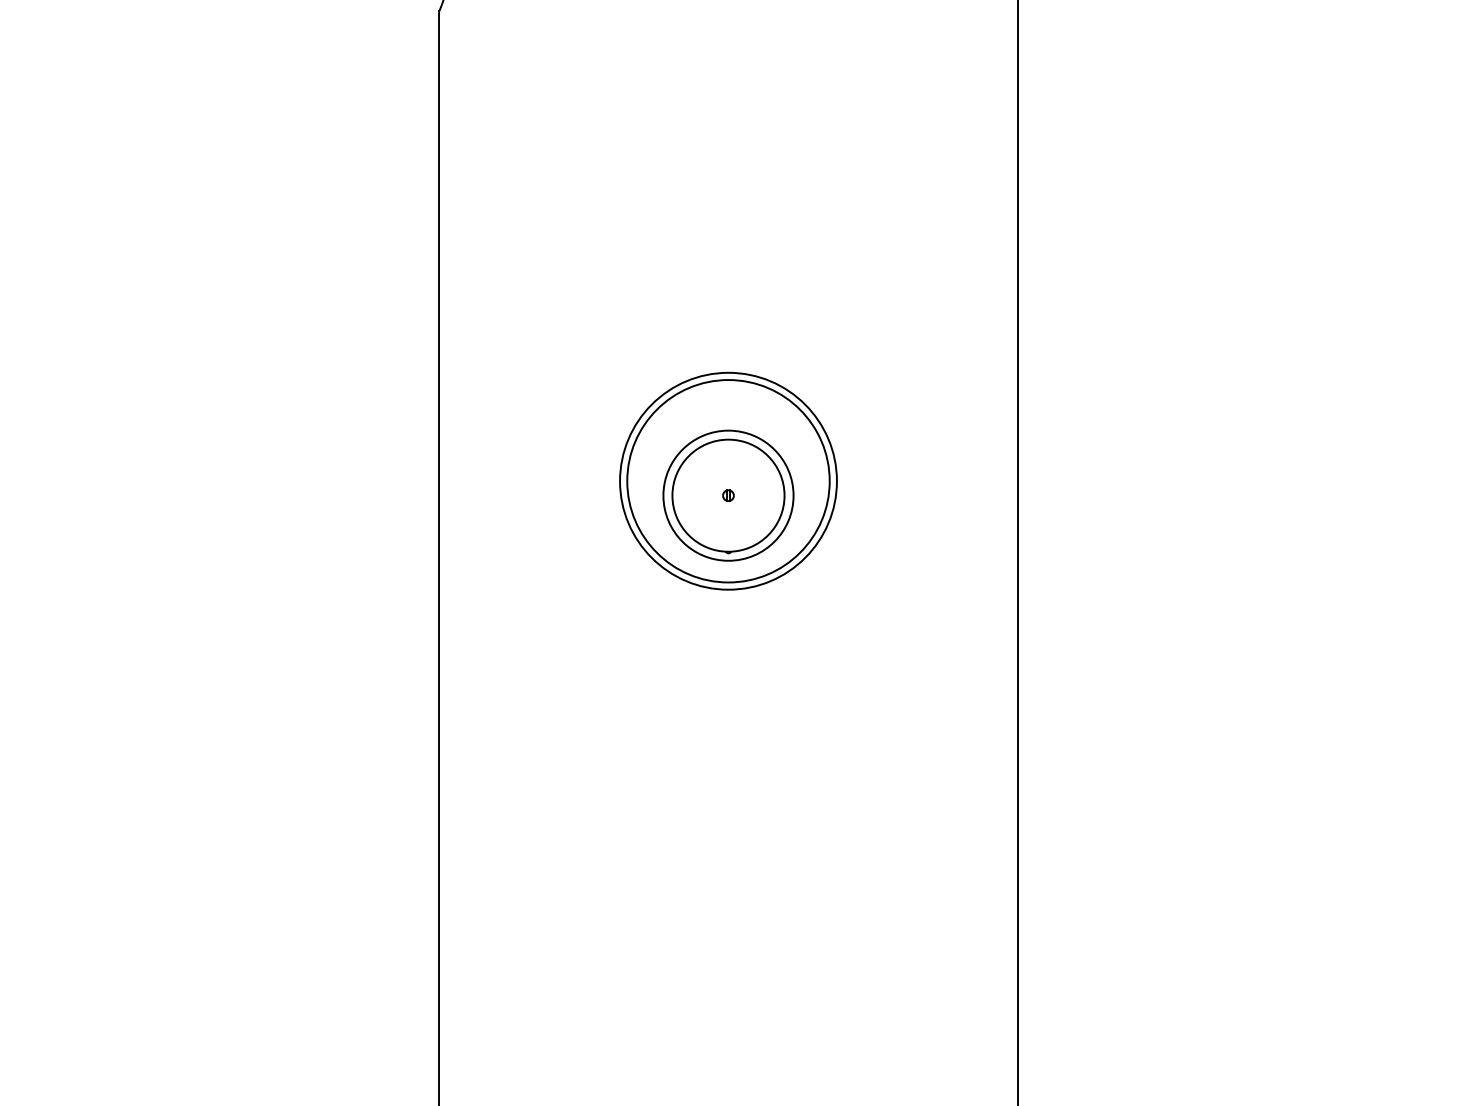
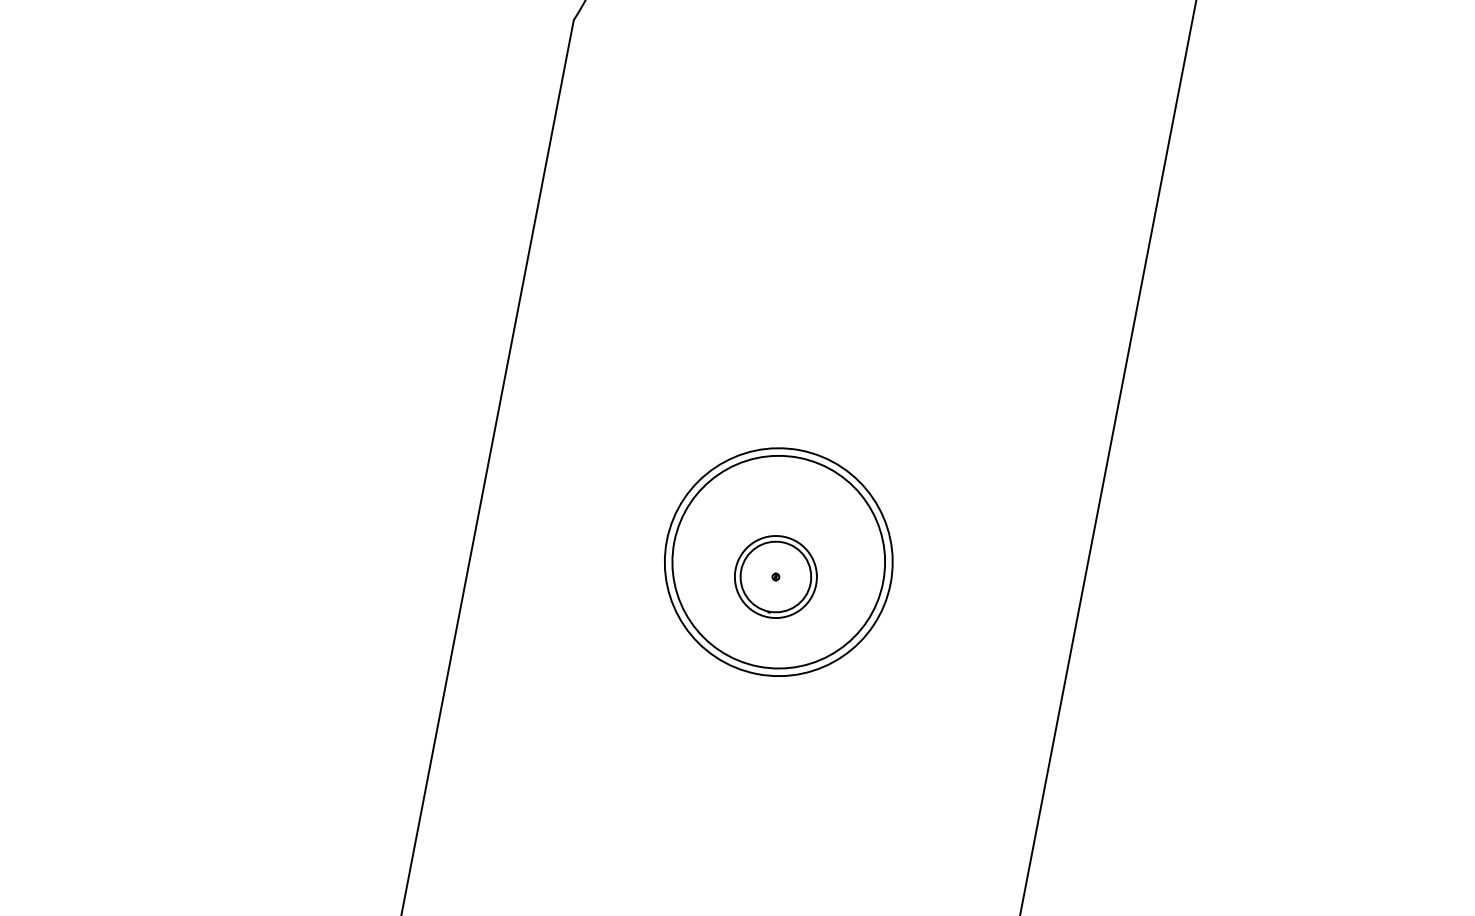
part: (728, 495) -> (775, 576), size x0.6

